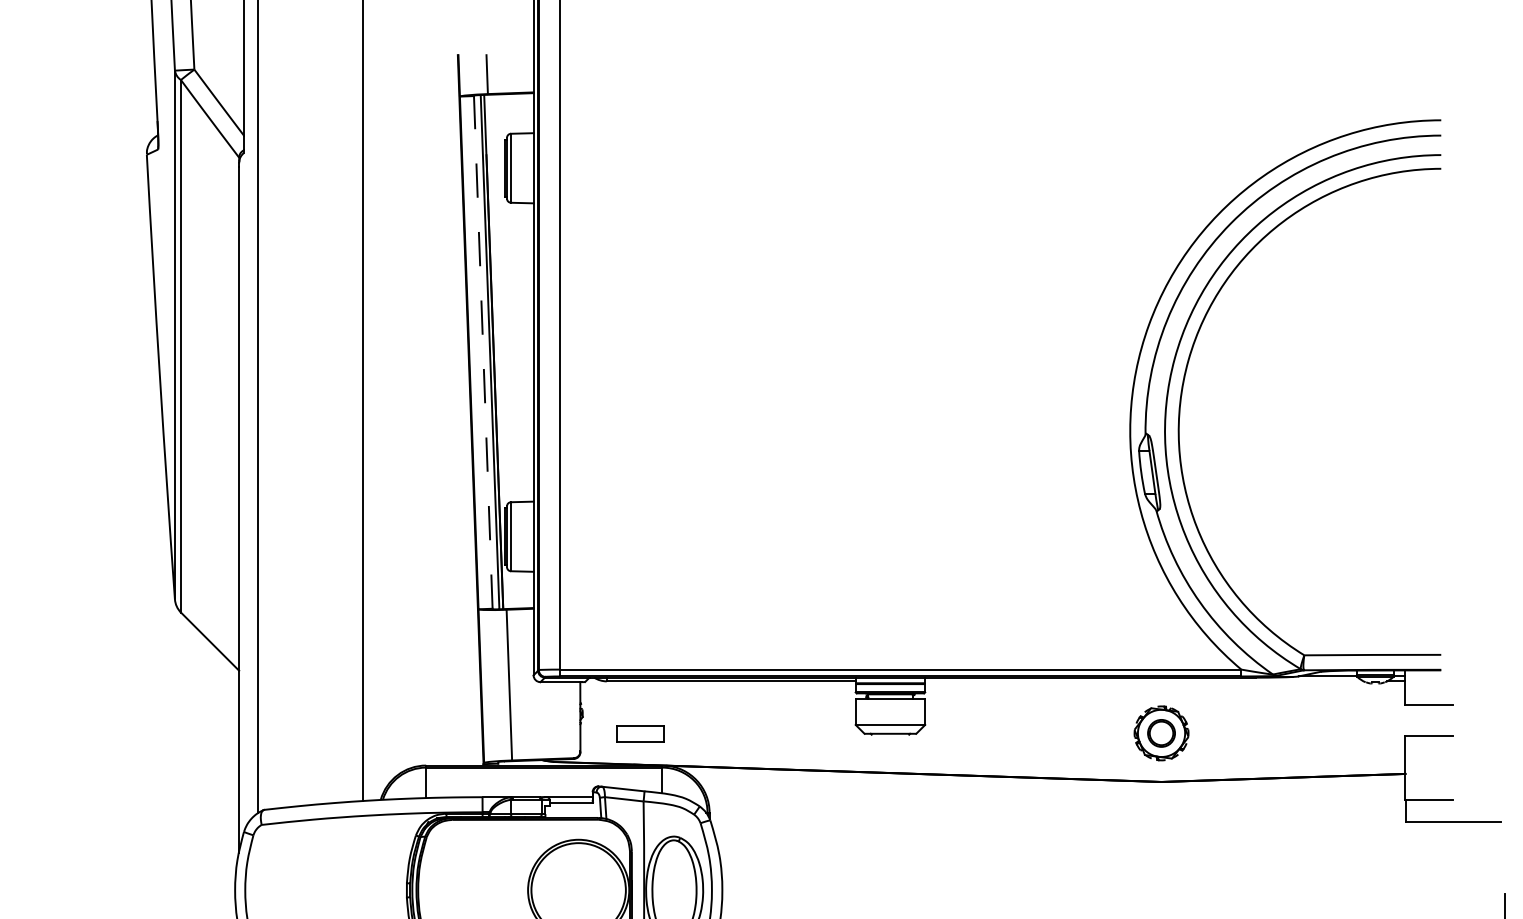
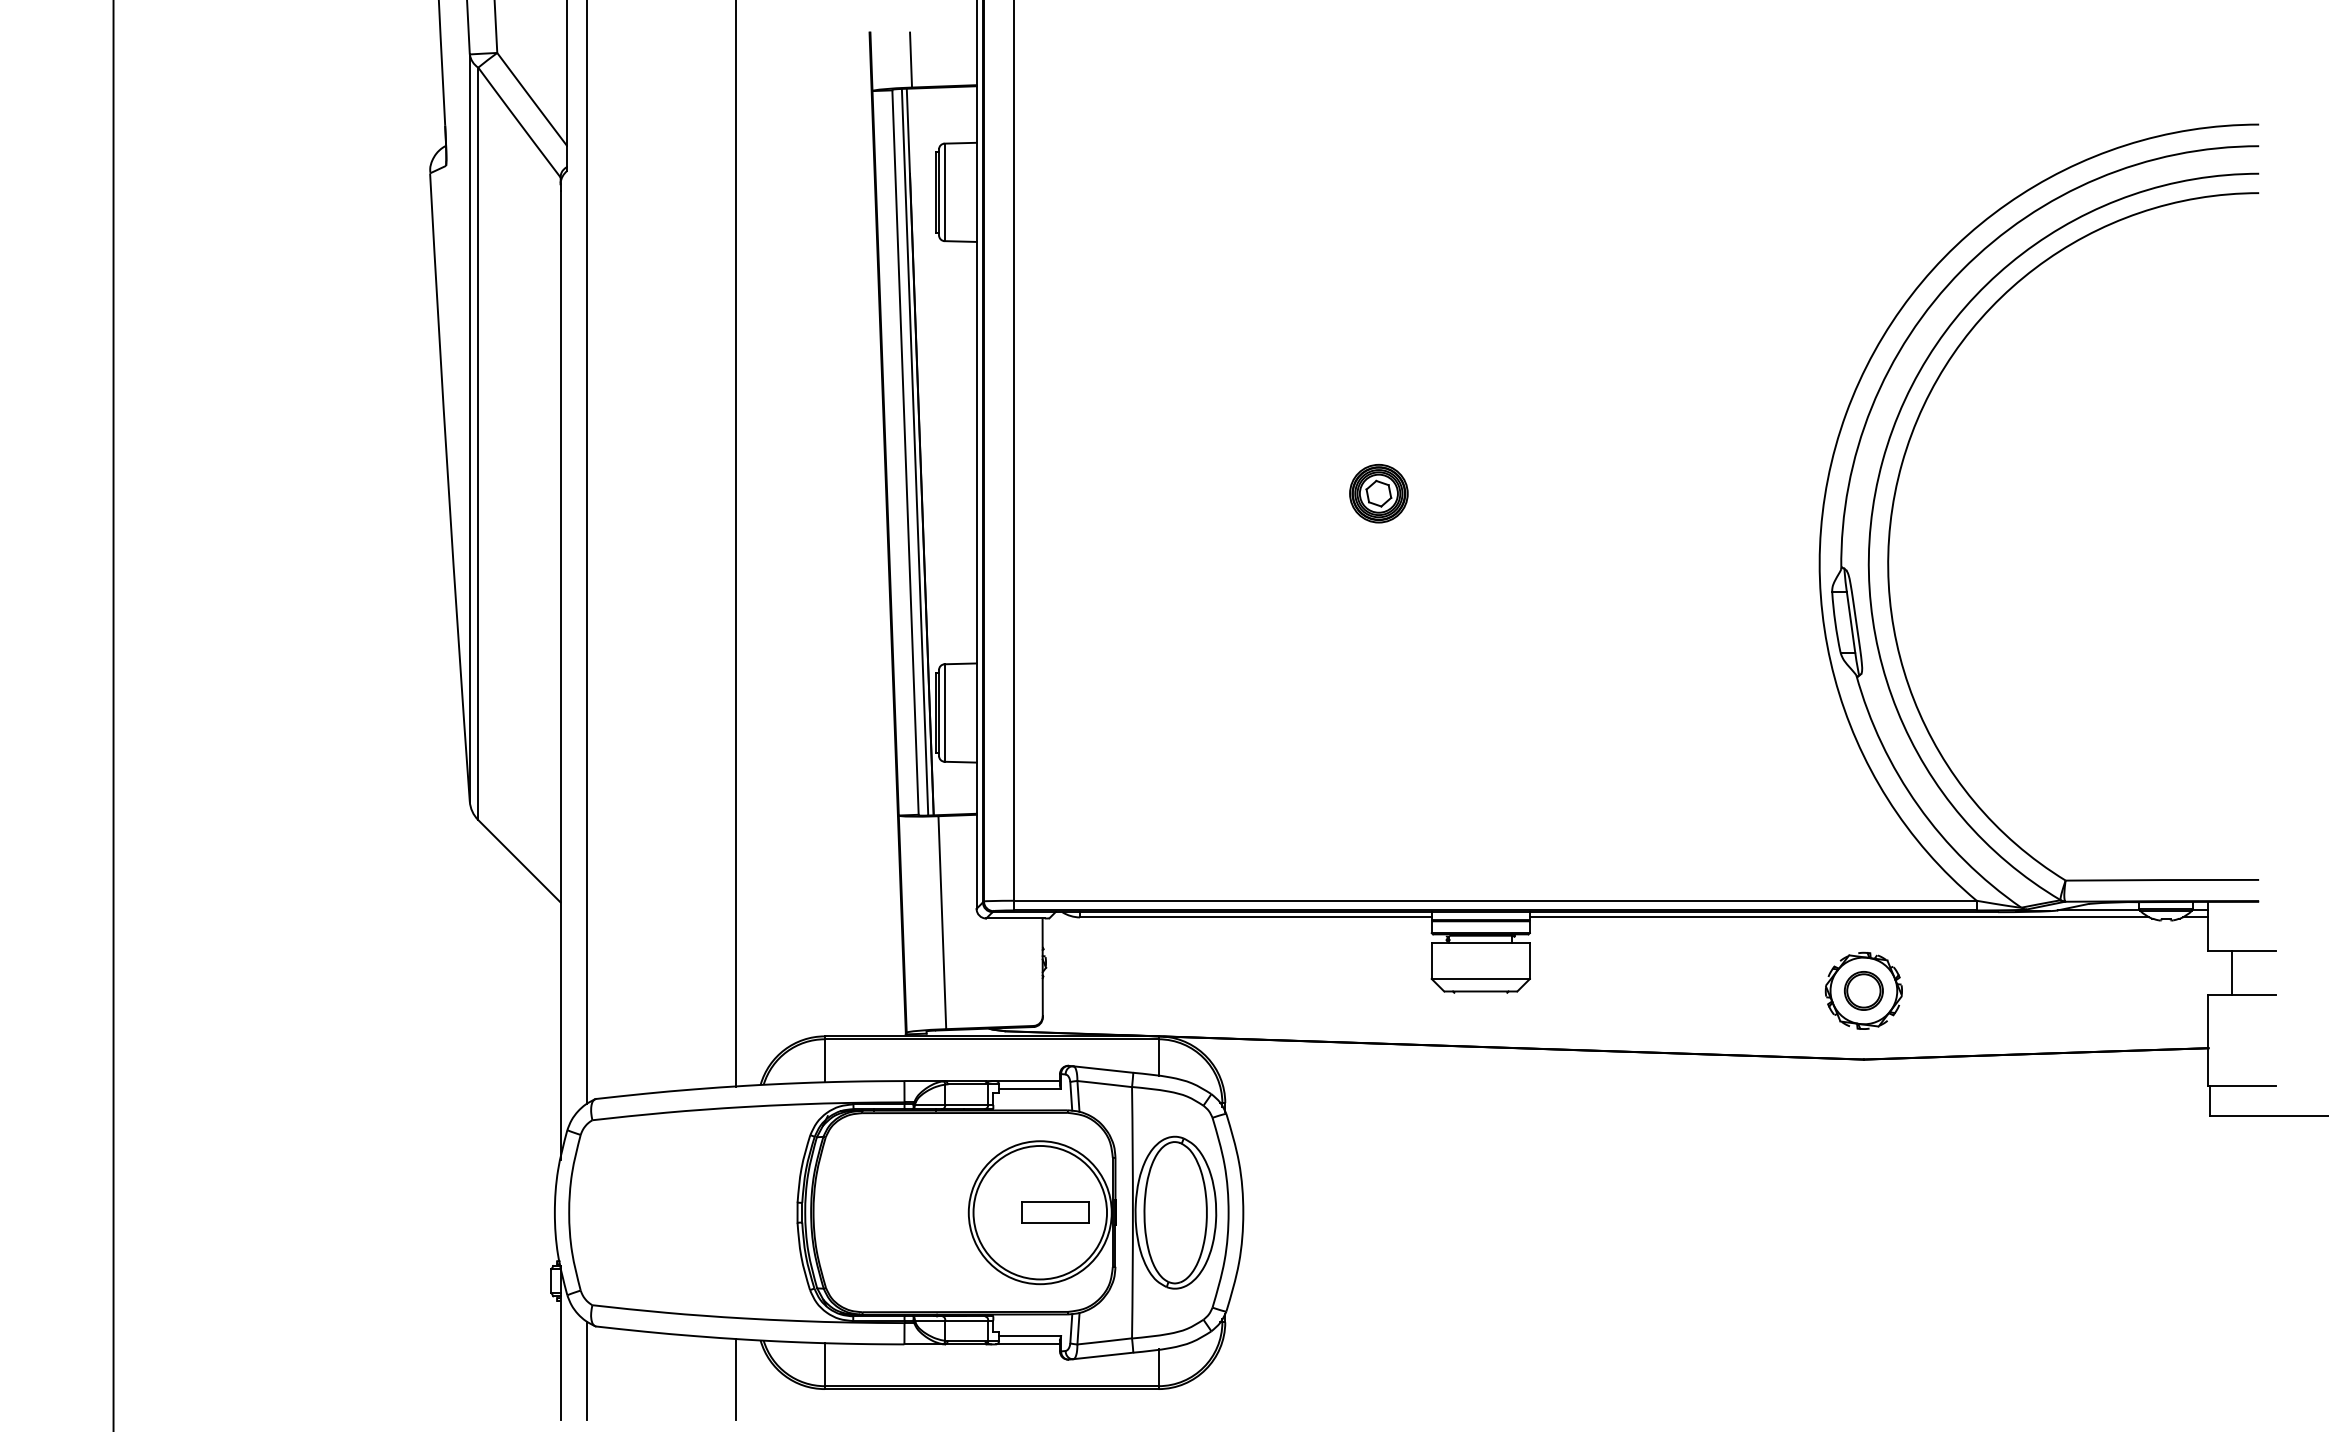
line: (483, 352) -> (905, 452), dashed -> solid
part: (818, 381) -> (1378, 493), added
line: (1144, 681) -> (1839, 917), added
line: (1421, 720) -> (2231, 972), added
part: (640, 733) -> (1055, 1212), moved

